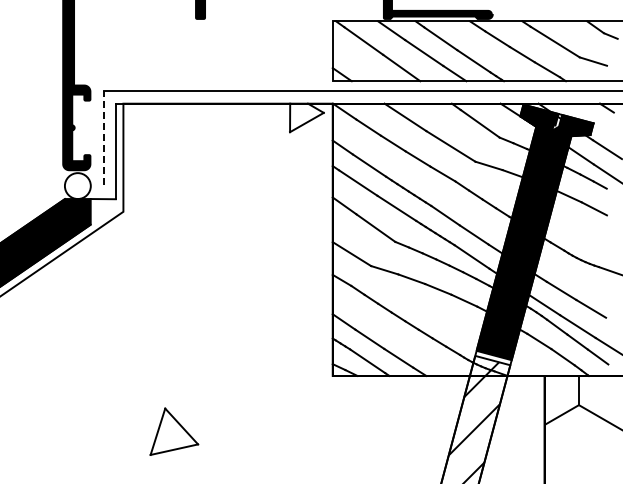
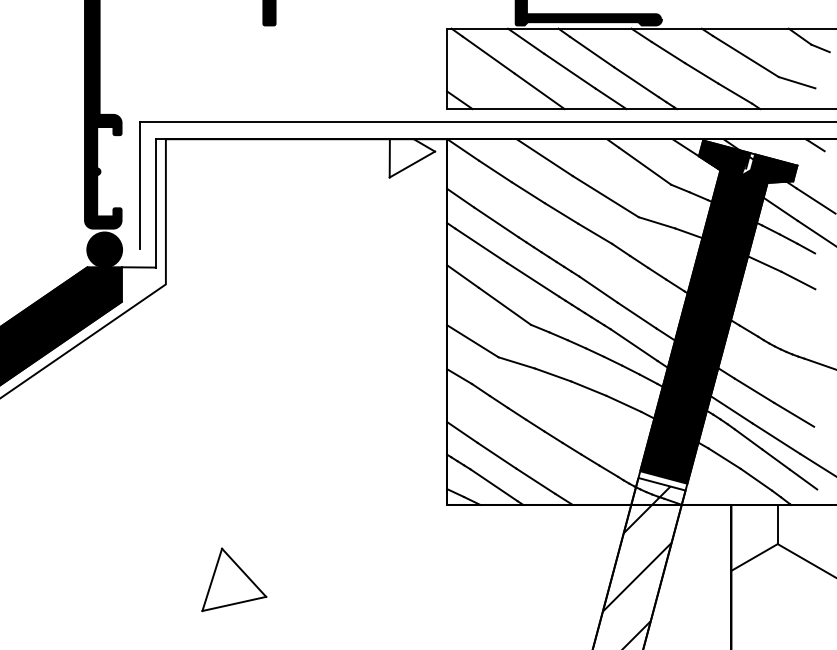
line: (103, 137) -> (139, 184), dashed -> solid
fill: (77, 186) -> (104, 250), added

